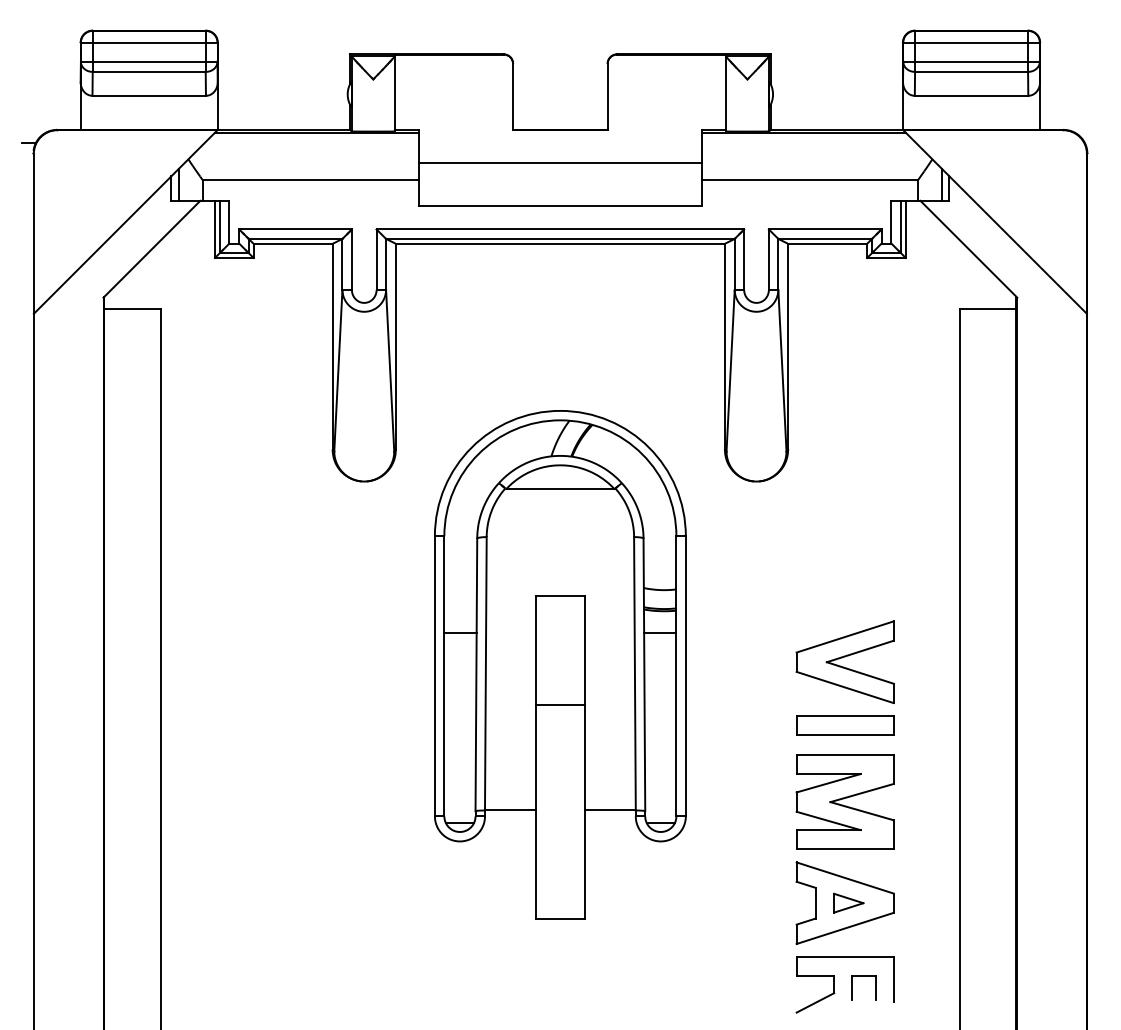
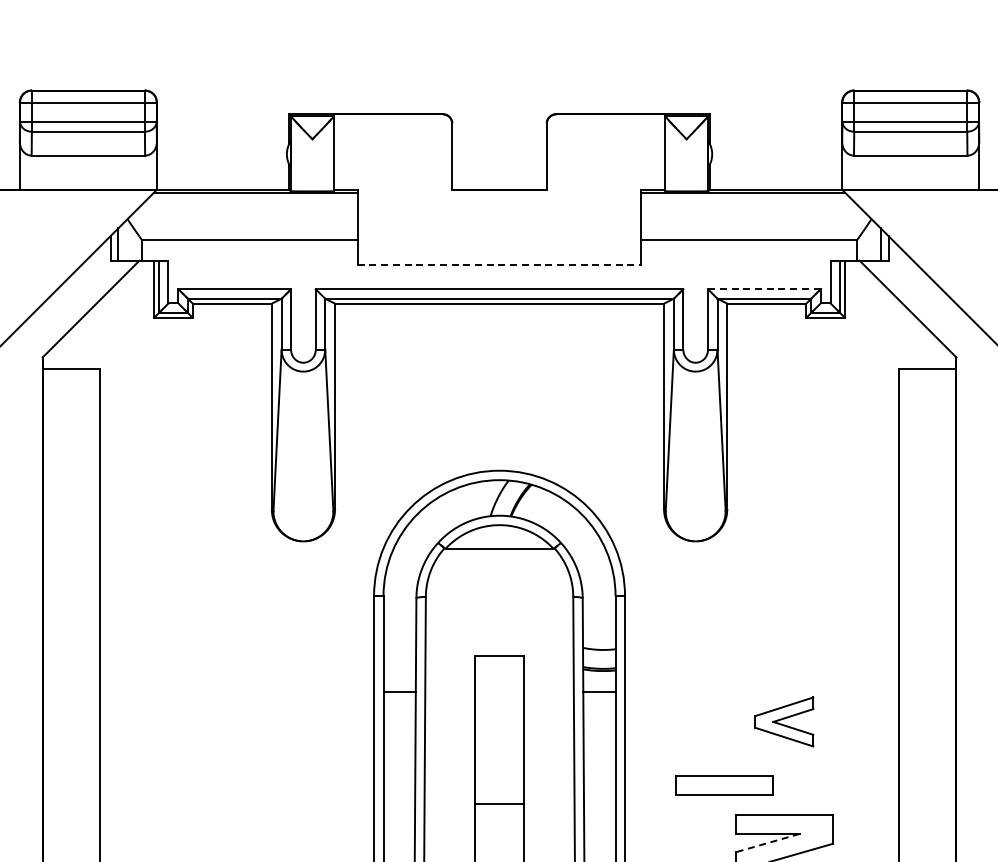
line: (560, 163) -> (499, 223), removed
line: (560, 205) -> (499, 265), solid -> dashed
line: (825, 229) -> (764, 289), solid -> dashed
part: (844, 661) -> (783, 721), size x0.6
line: (560, 704) -> (499, 803), moved
part: (845, 725) -> (724, 785), moved
line: (828, 783) -> (767, 843), solid -> dashed

